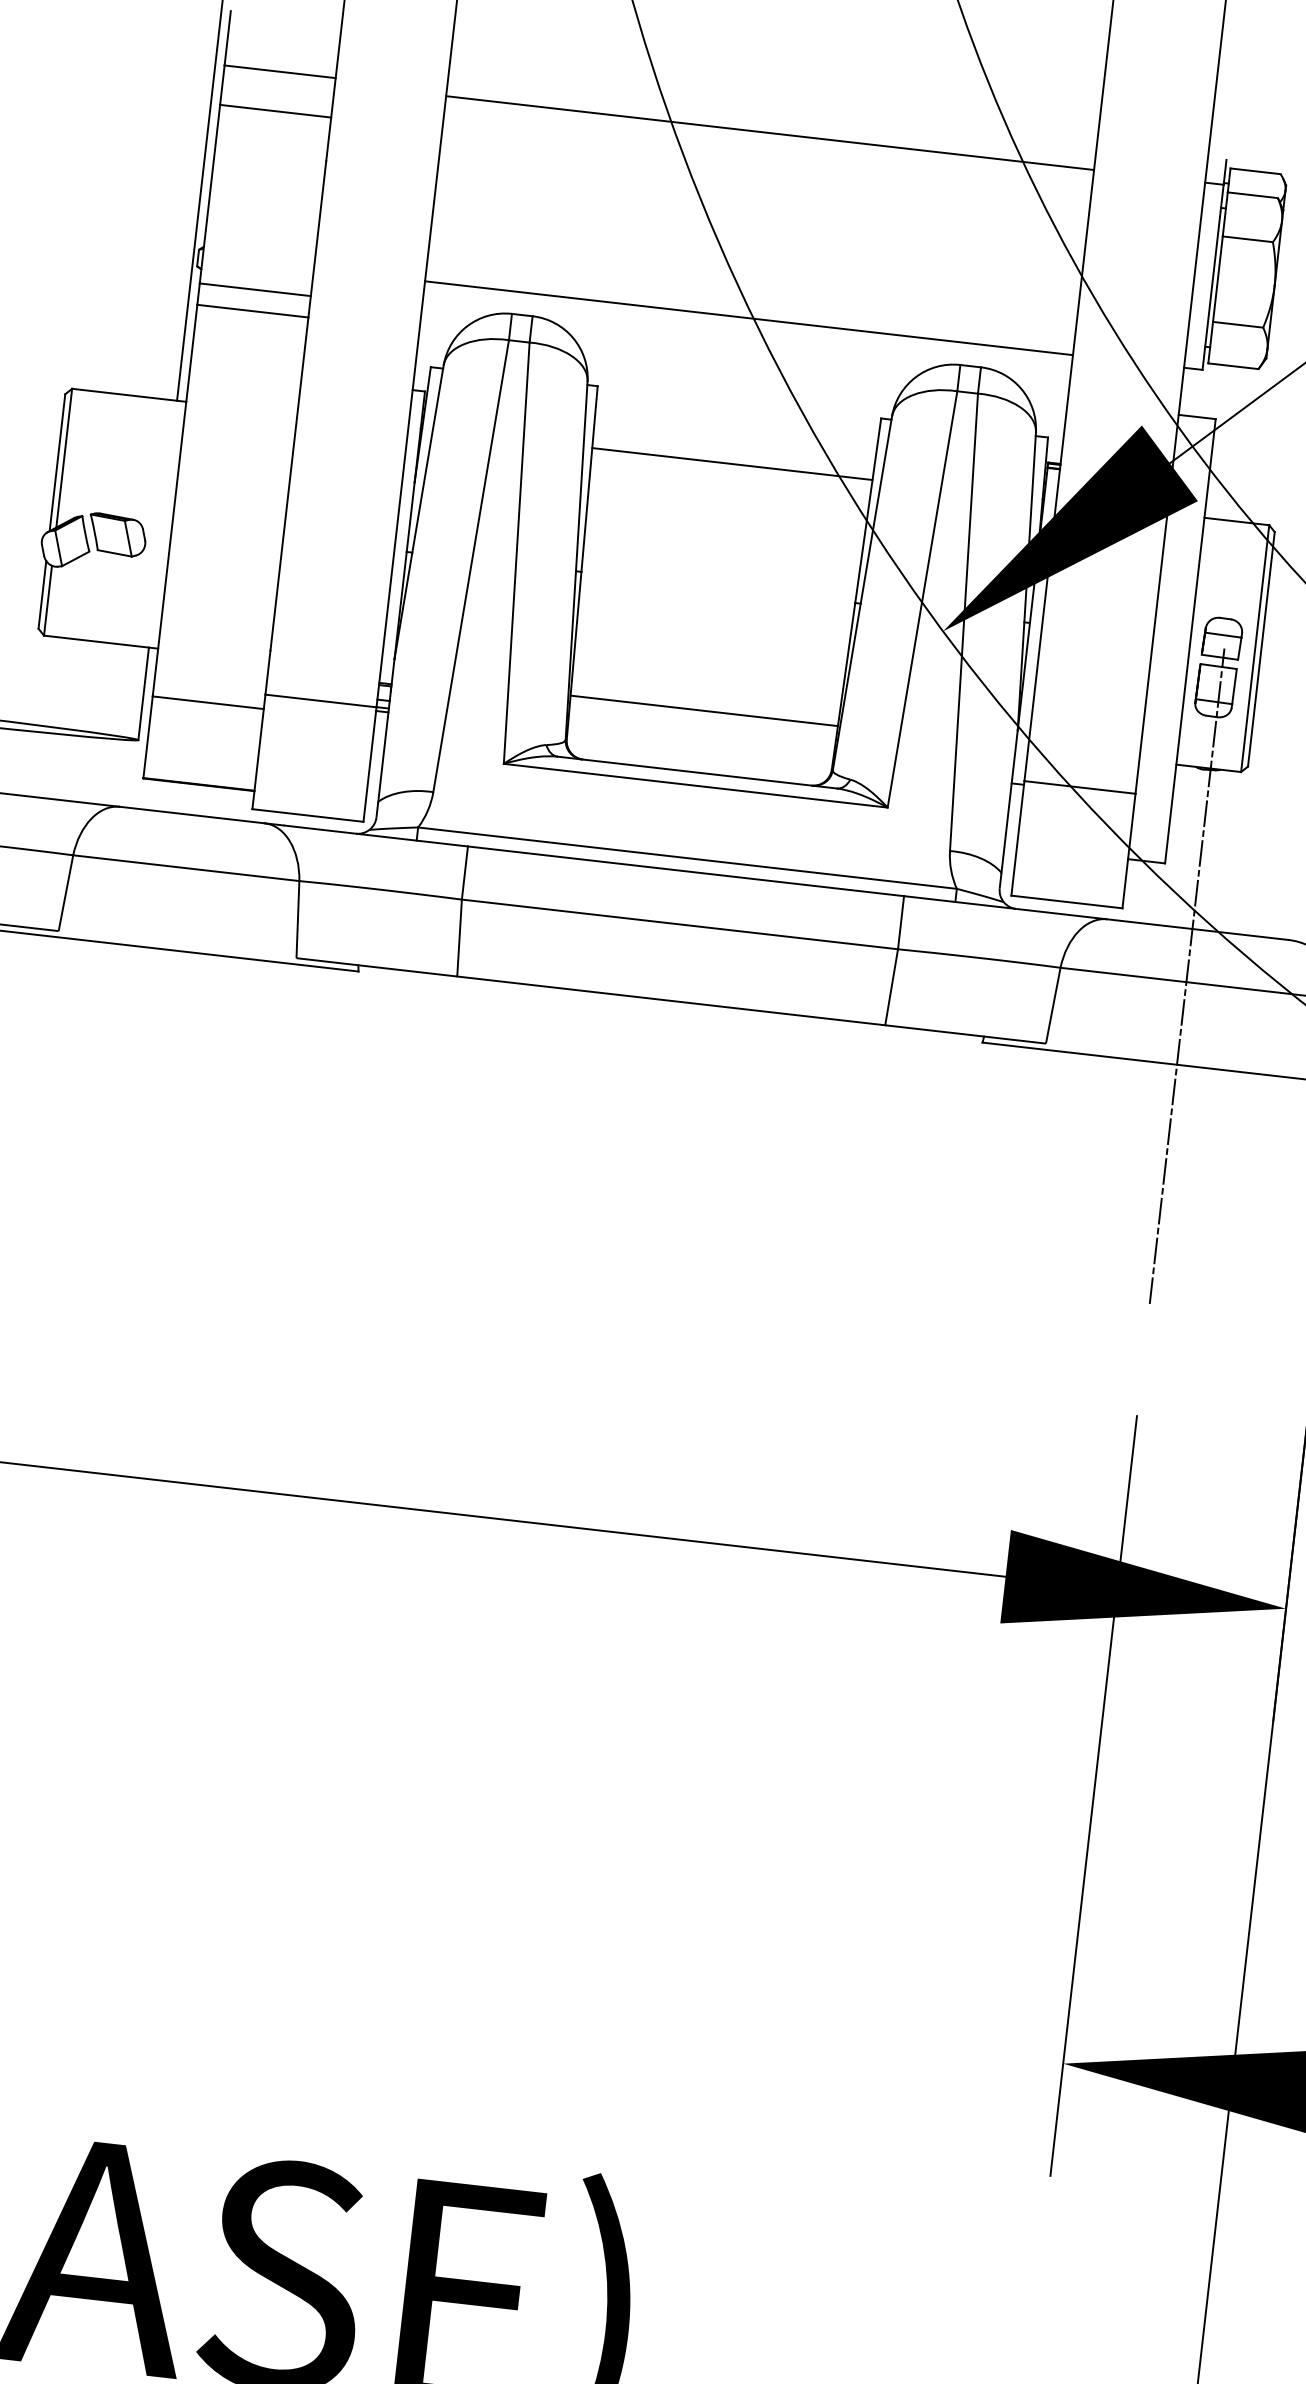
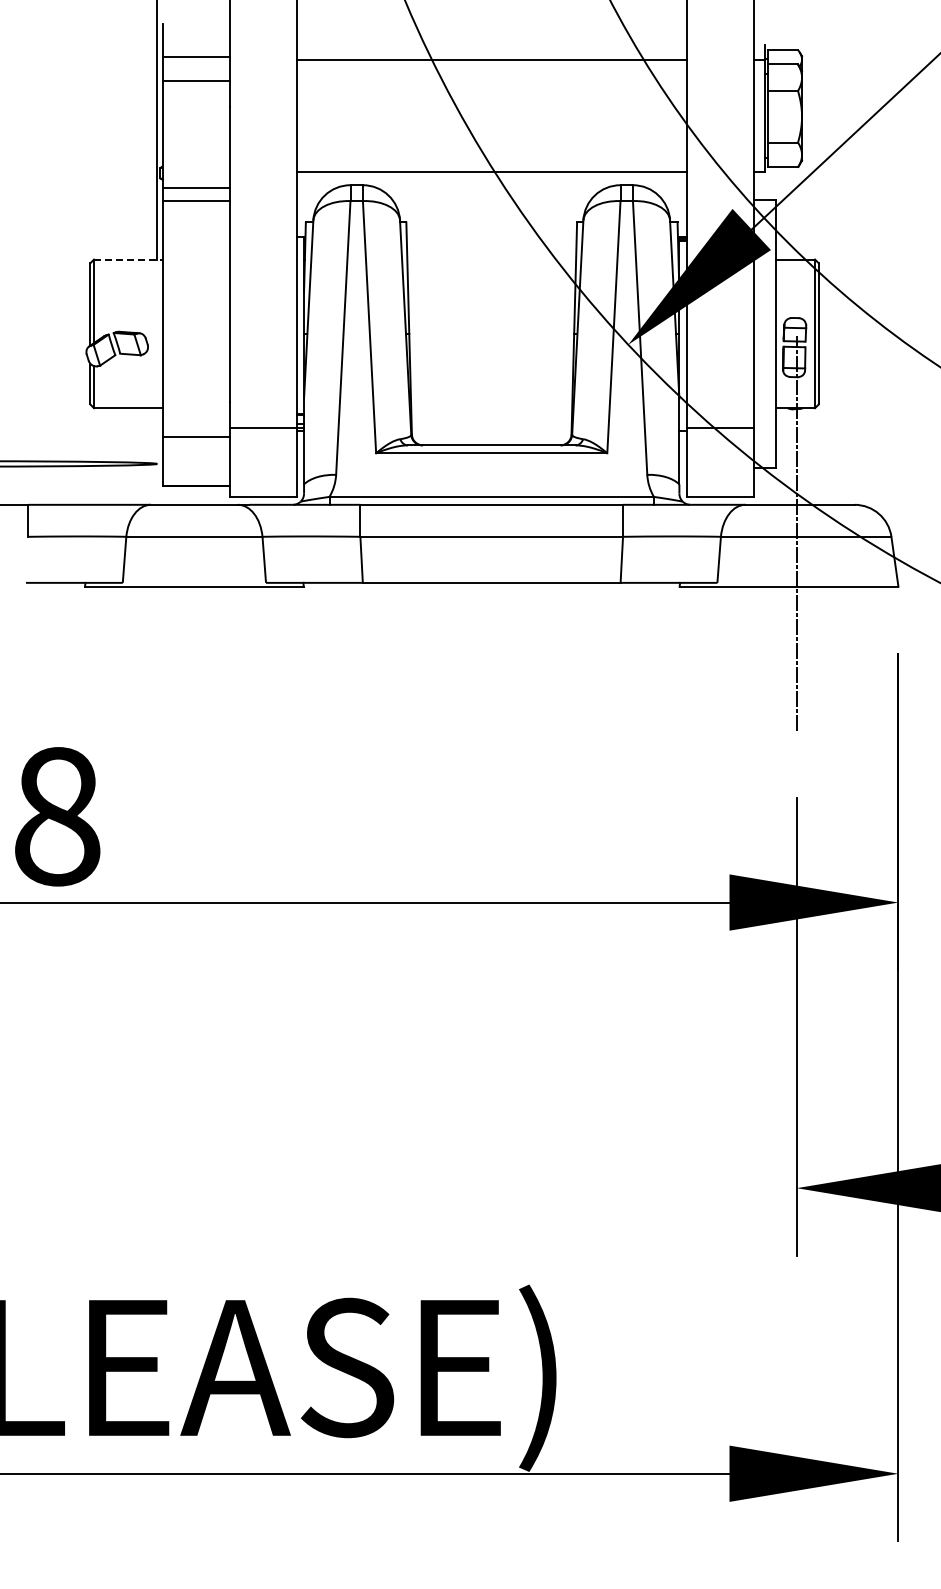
line: (129, 395) -> (128, 259), solid -> dashed
line: (732, 463) -> (491, 259), removed
line: (144, 692) -> (157, 435), removed
line: (703, 711) -> (491, 408), removed

